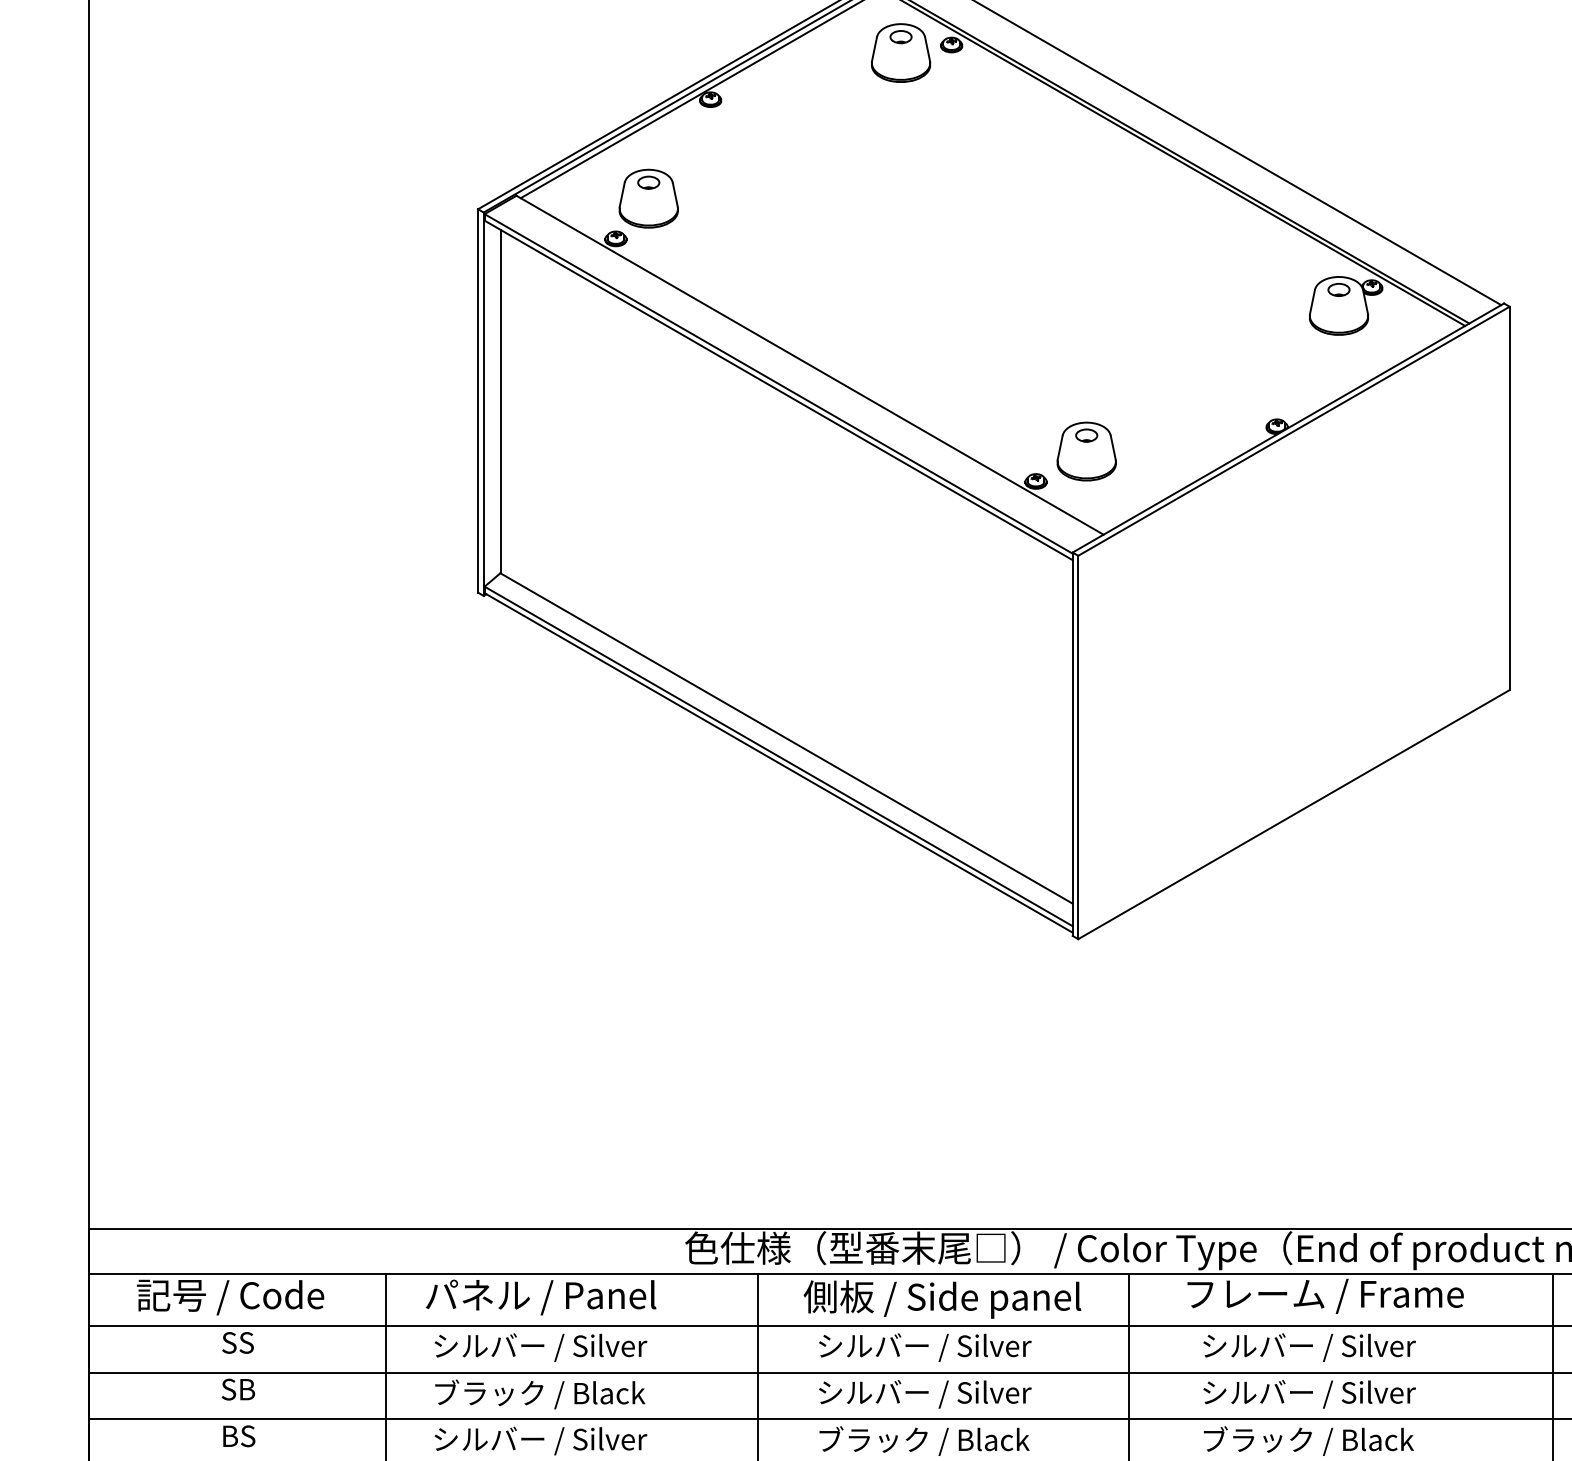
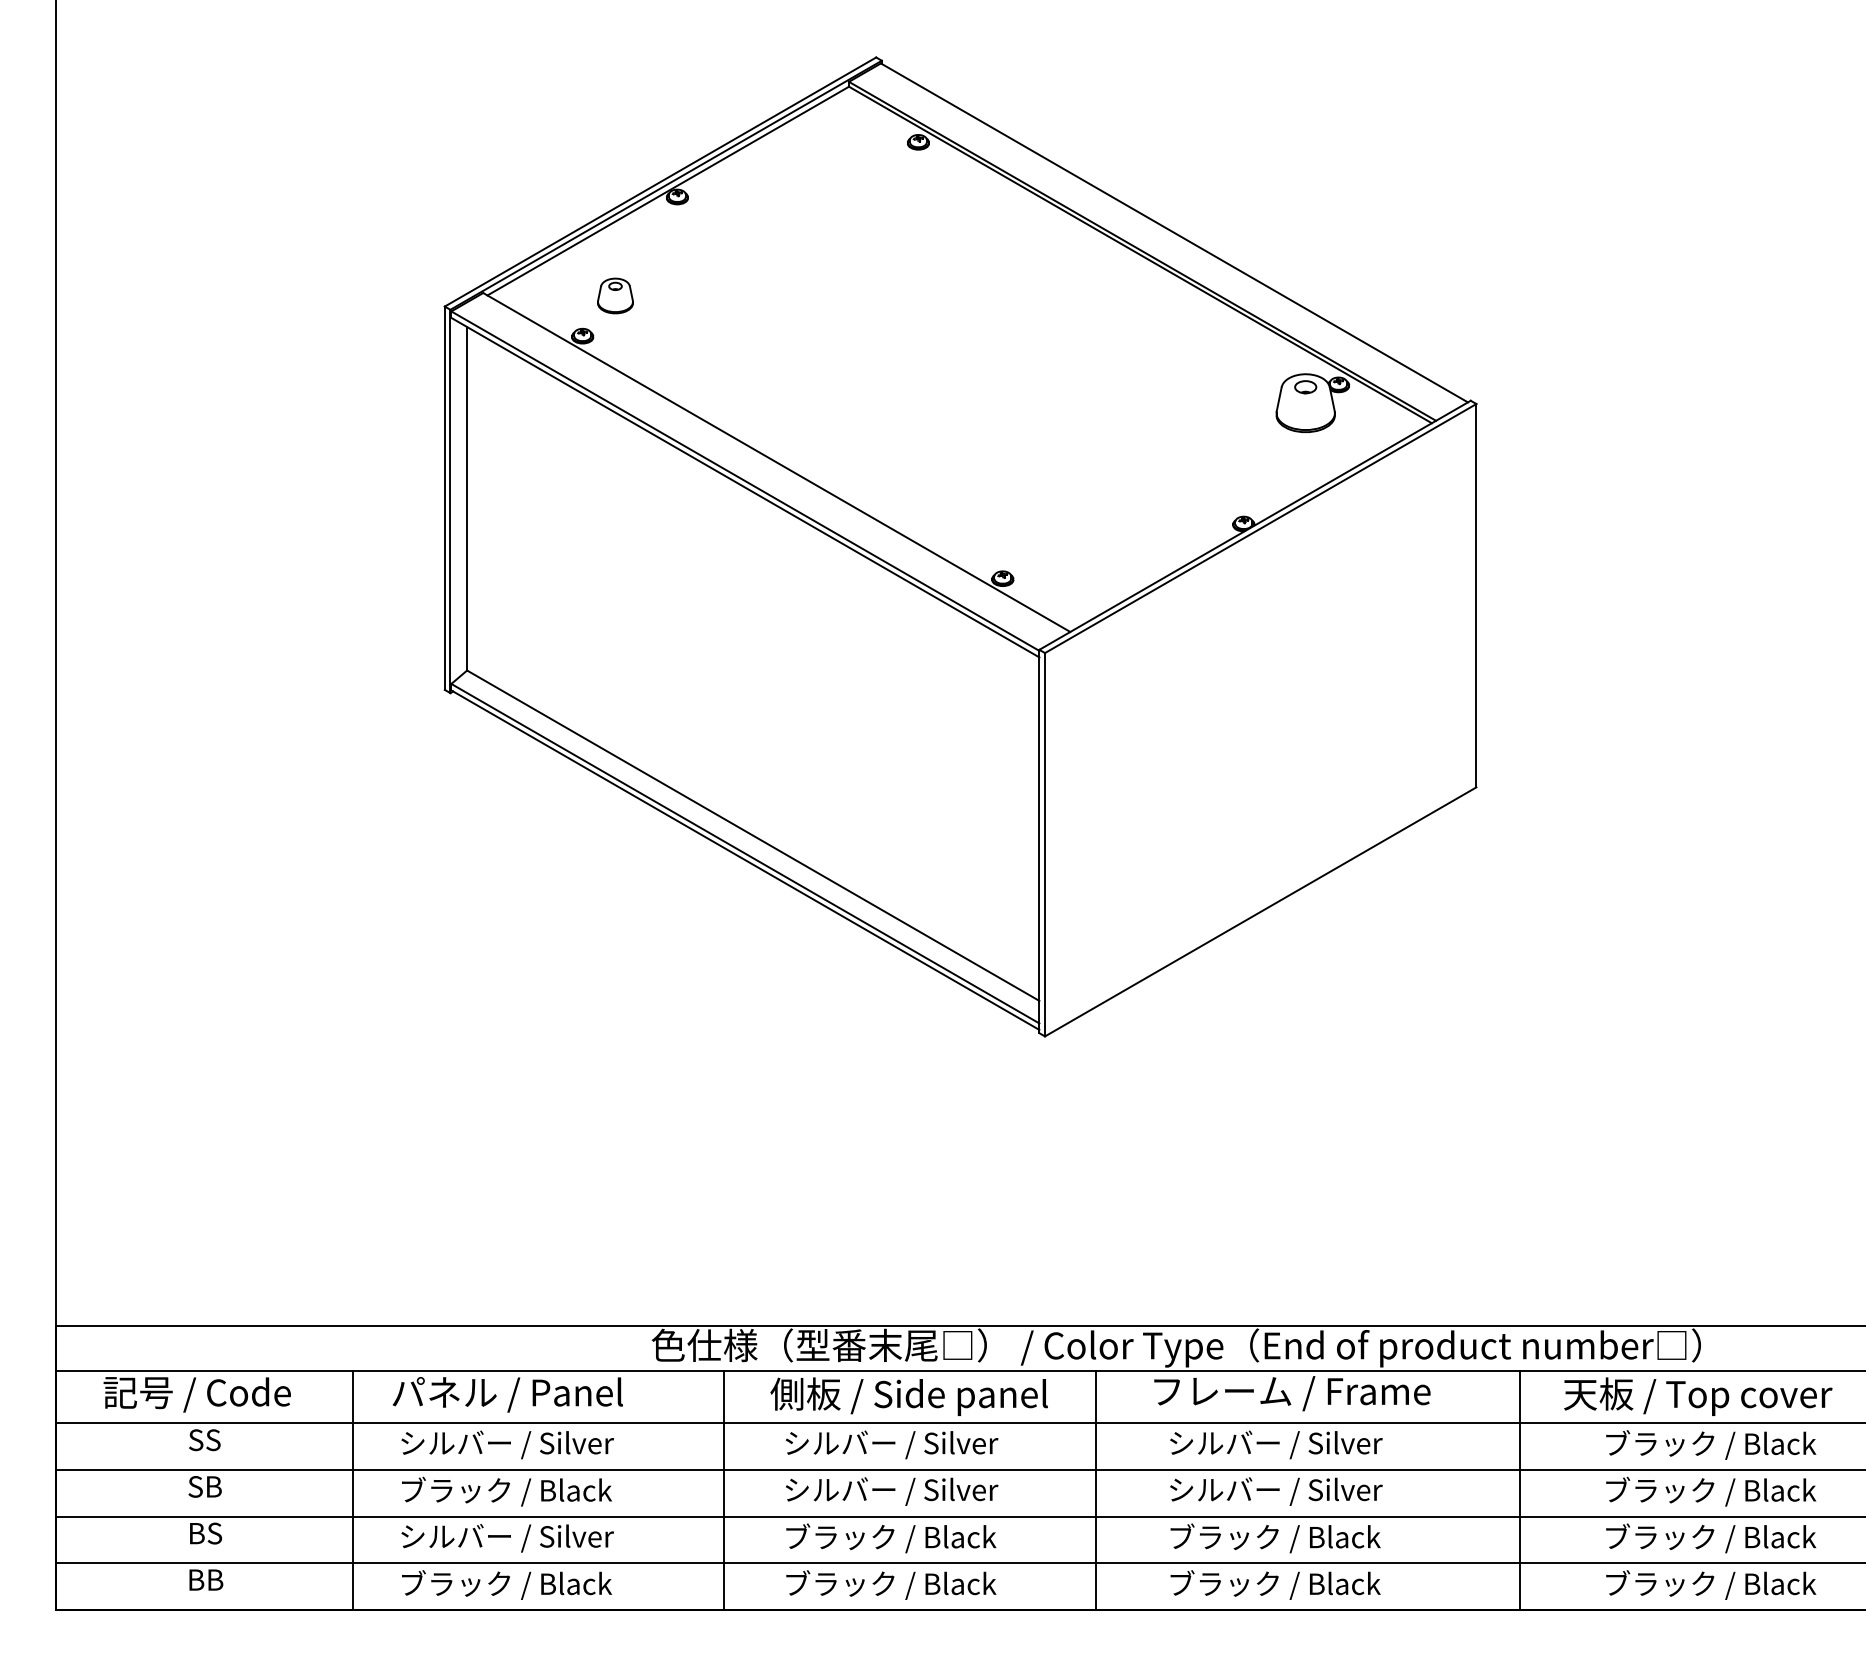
part: (900, 53) -> (867, 150), removed
part: (648, 198) -> (615, 295), size x0.6
part: (1086, 451) -> (1053, 548), removed

